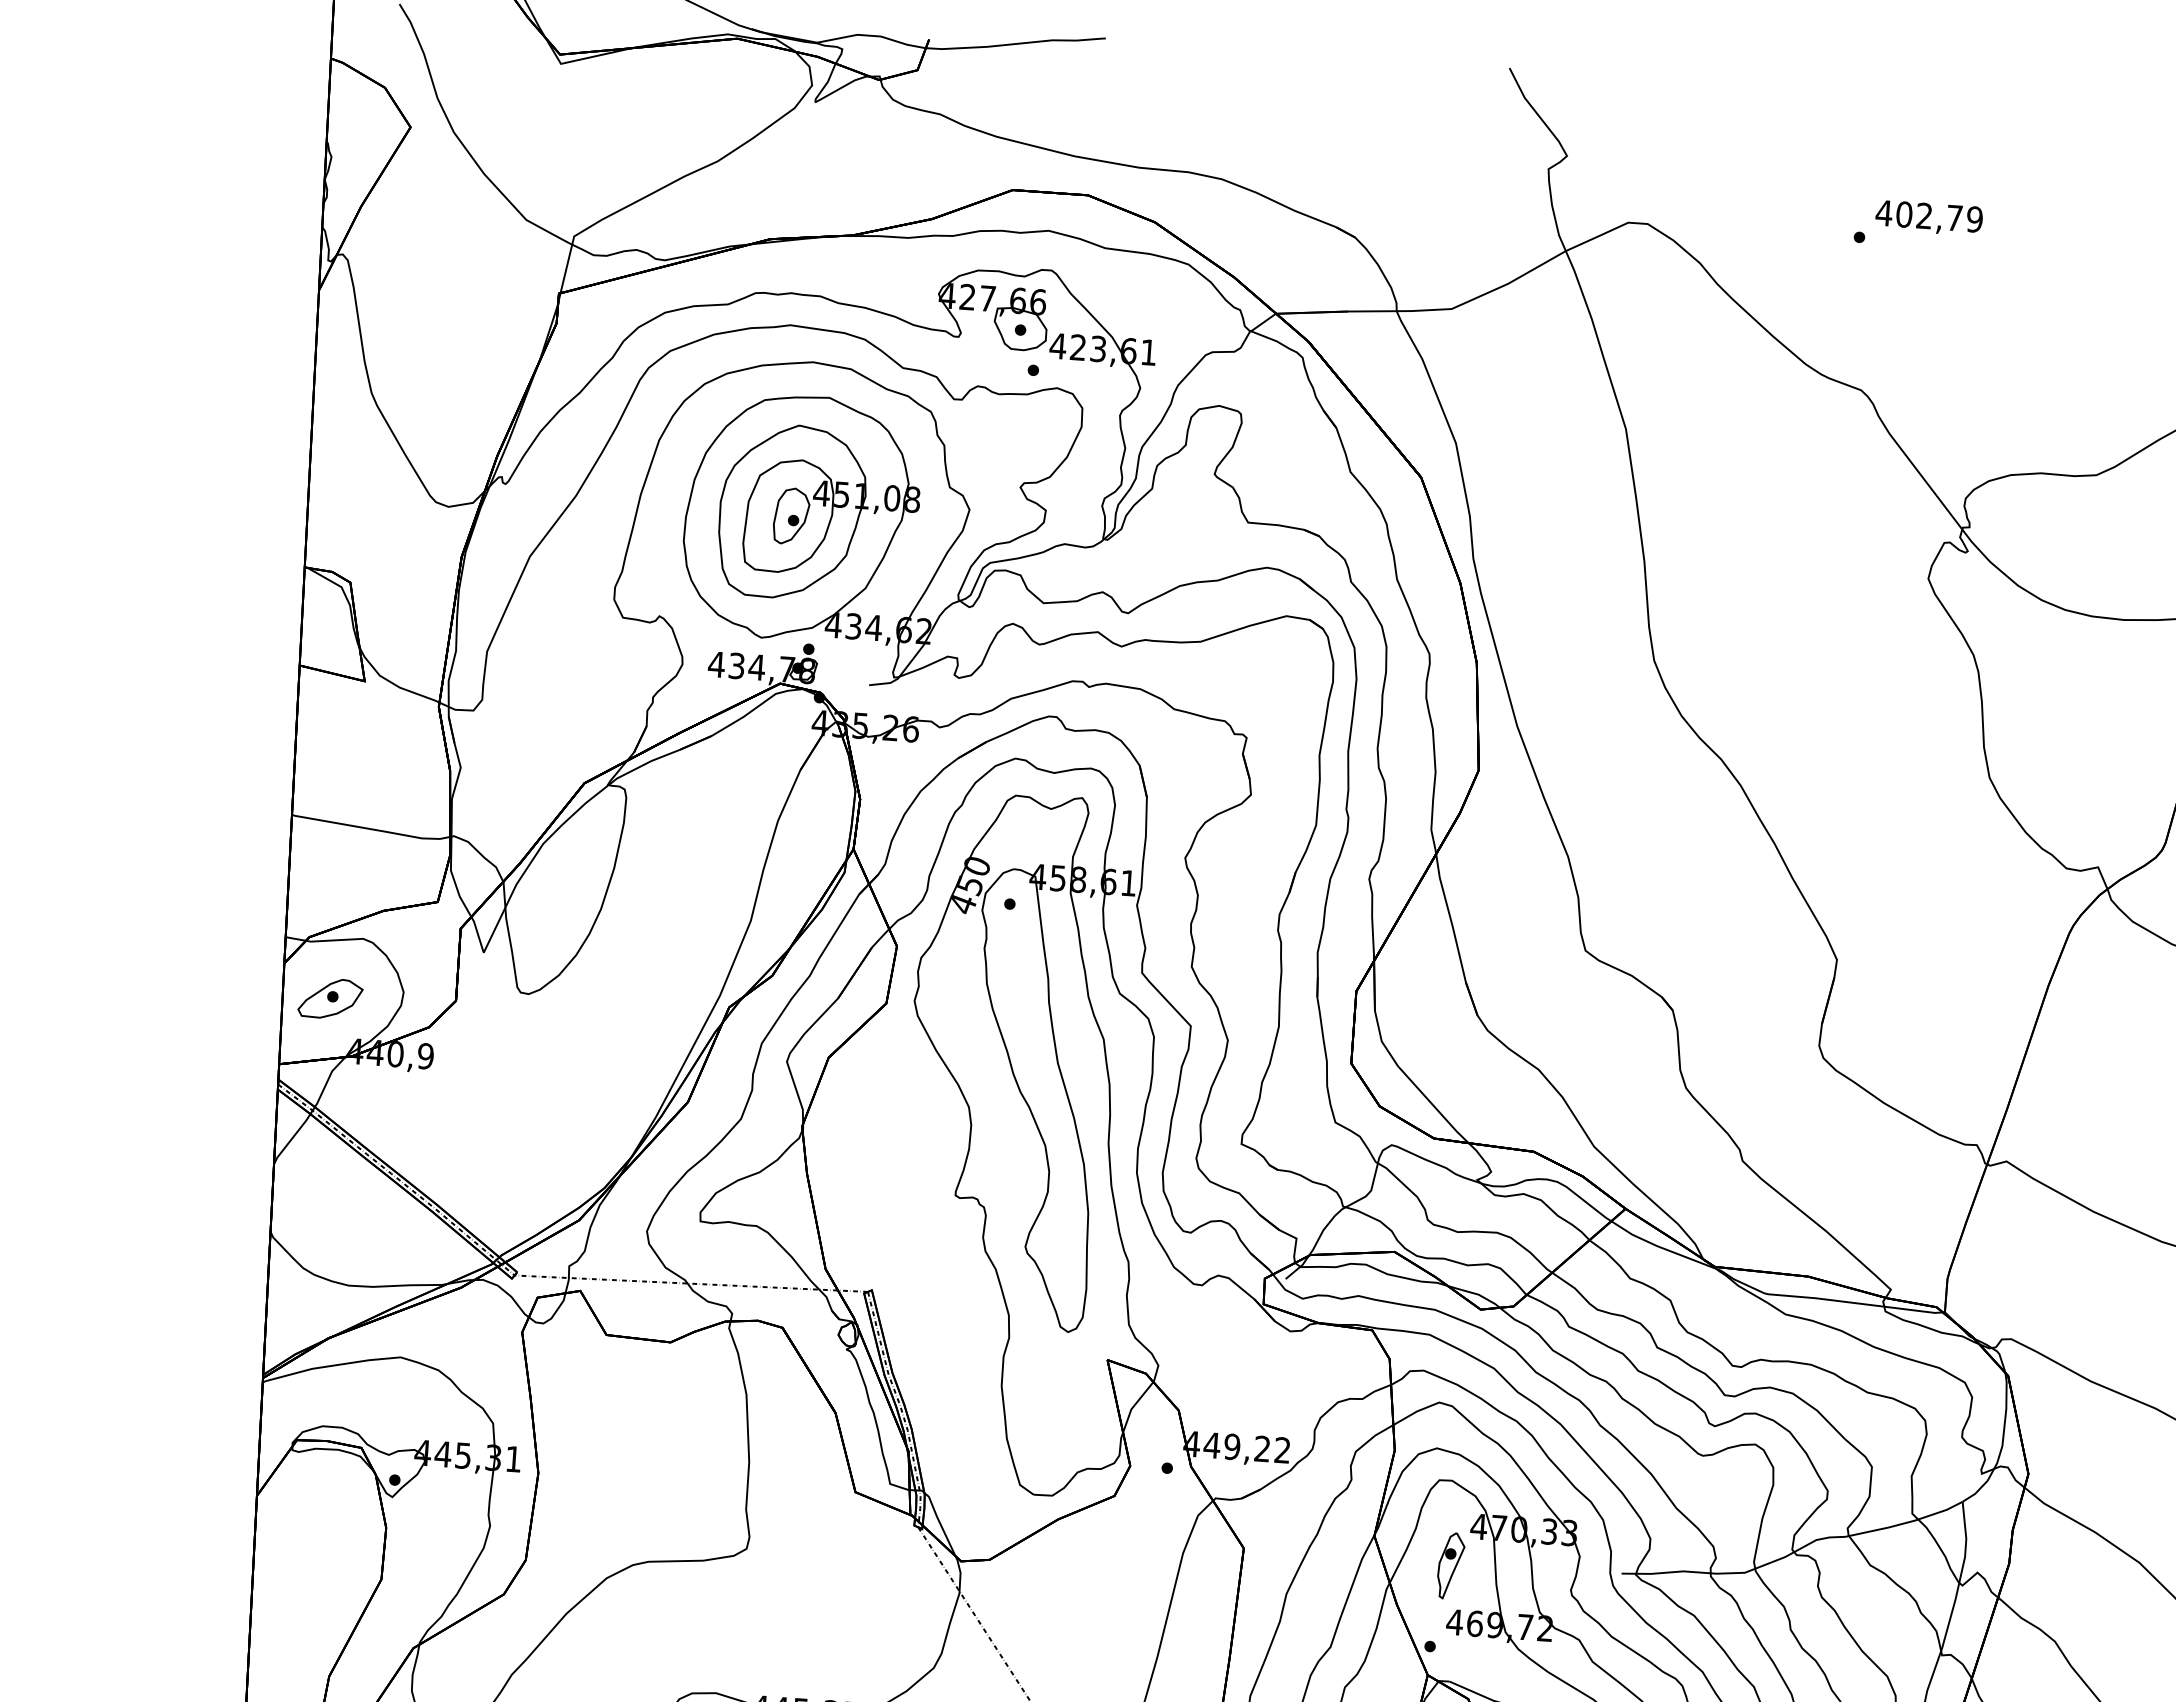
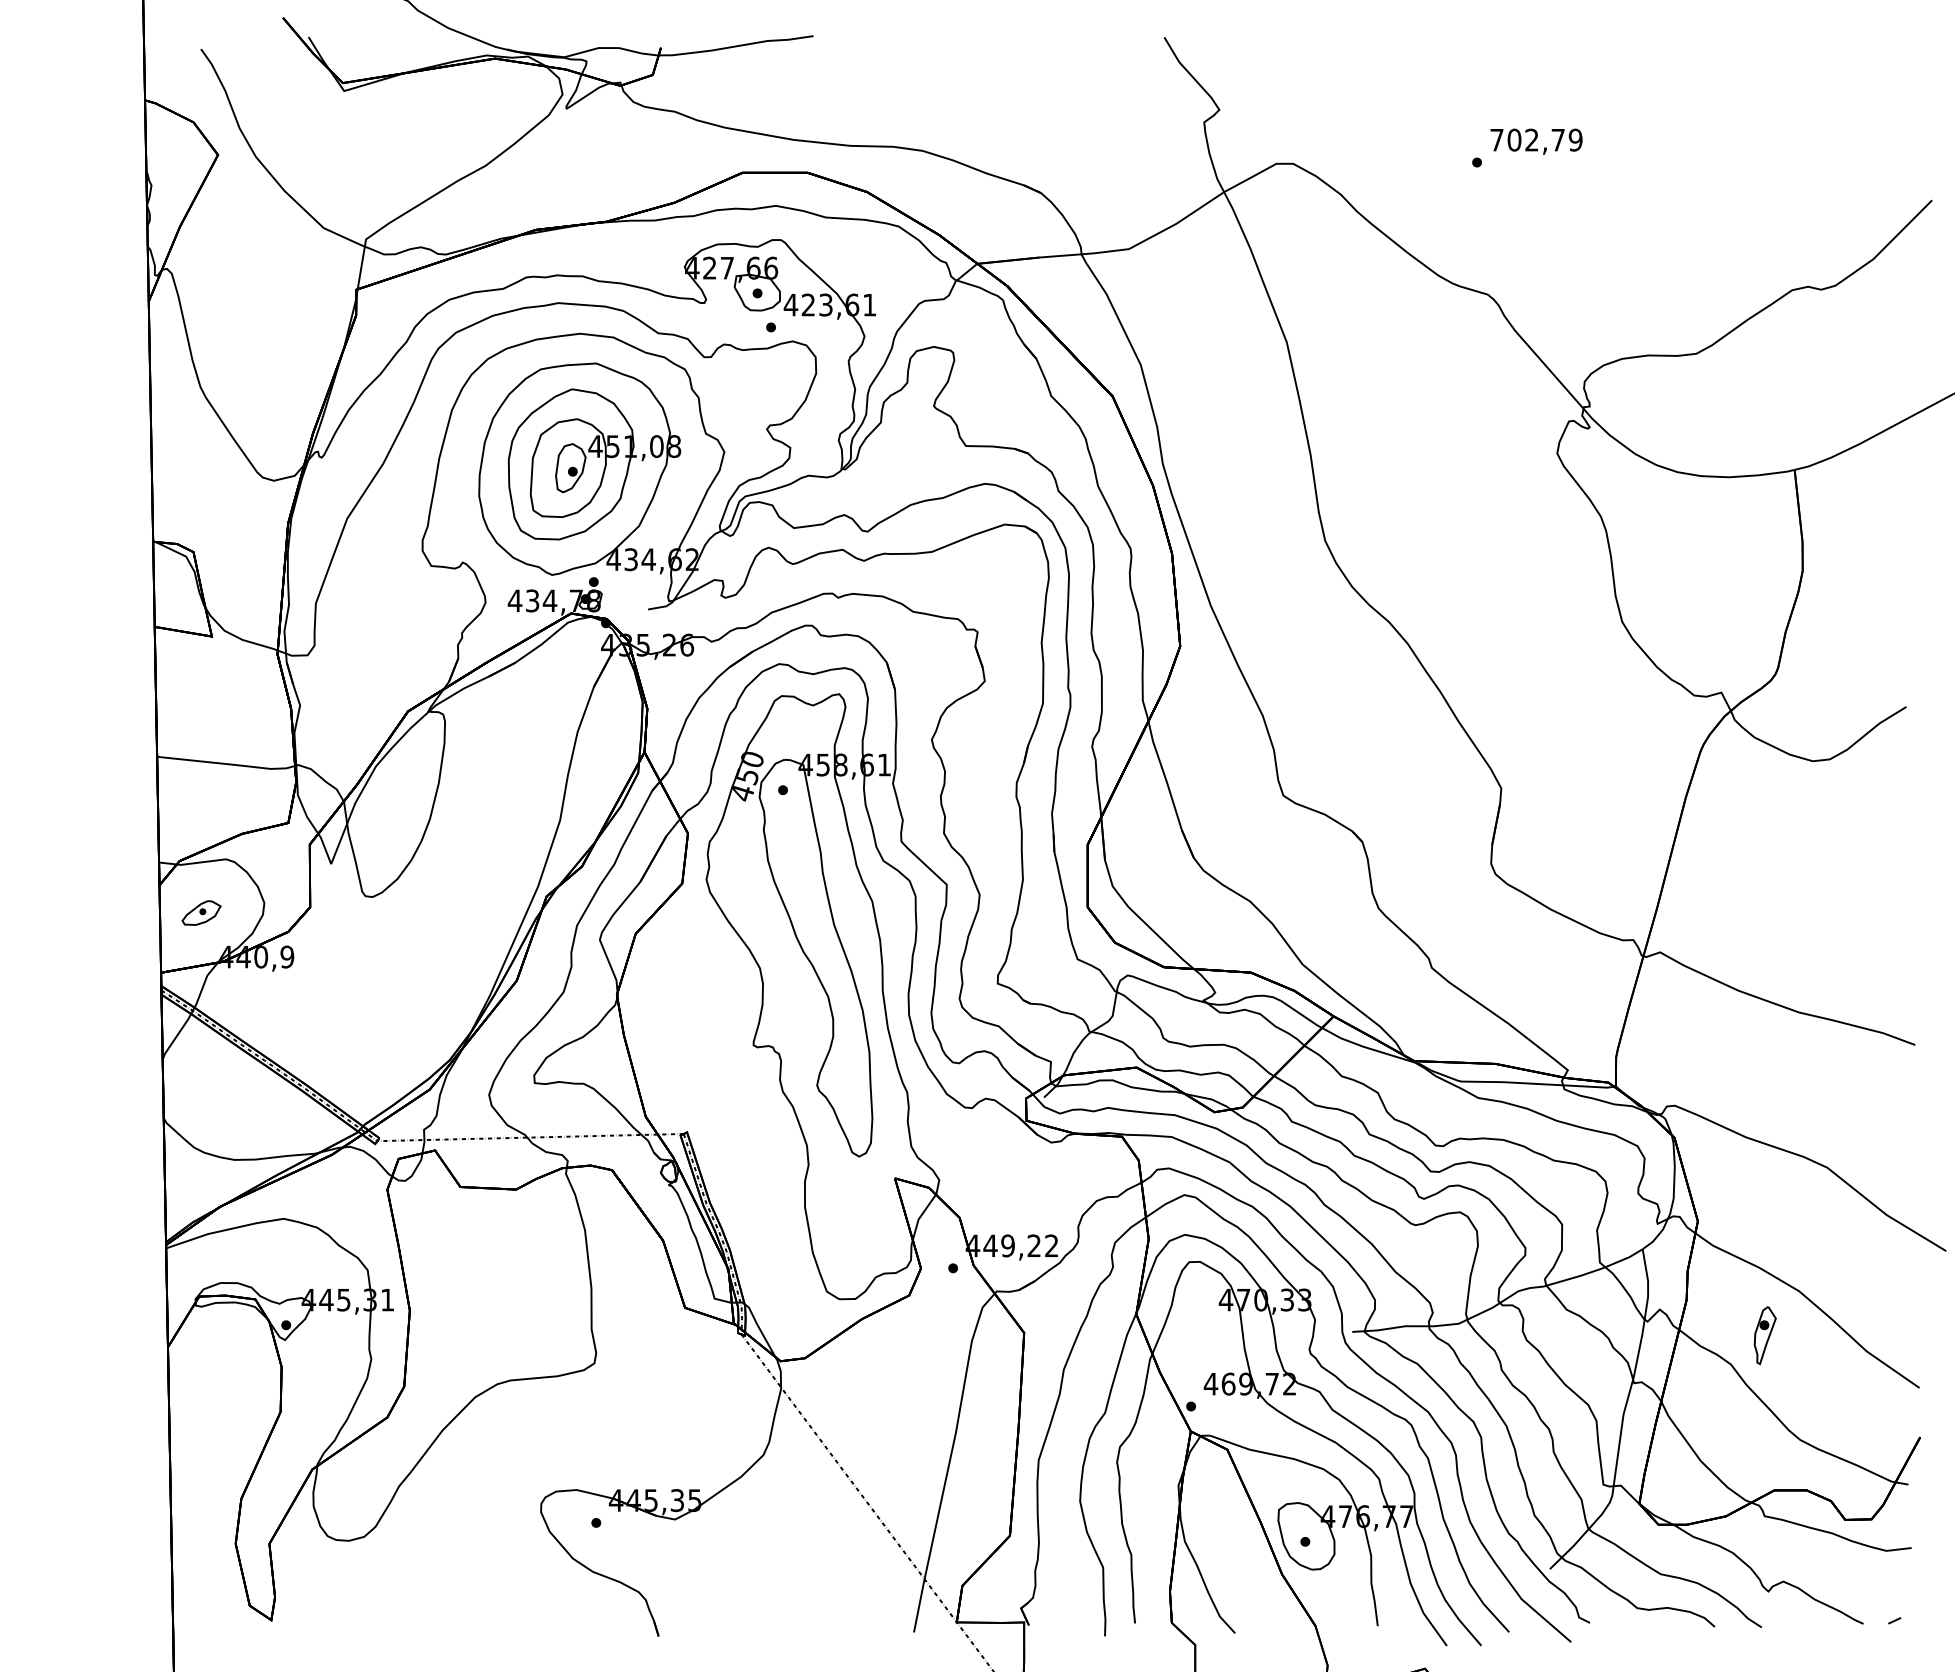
text: (1883, 213) -> (1496, 140), 402,79 -> 702,79
part: (330, 998) -> (201, 912), size x0.7
part: (1450, 1565) -> (1764, 1335), moved

